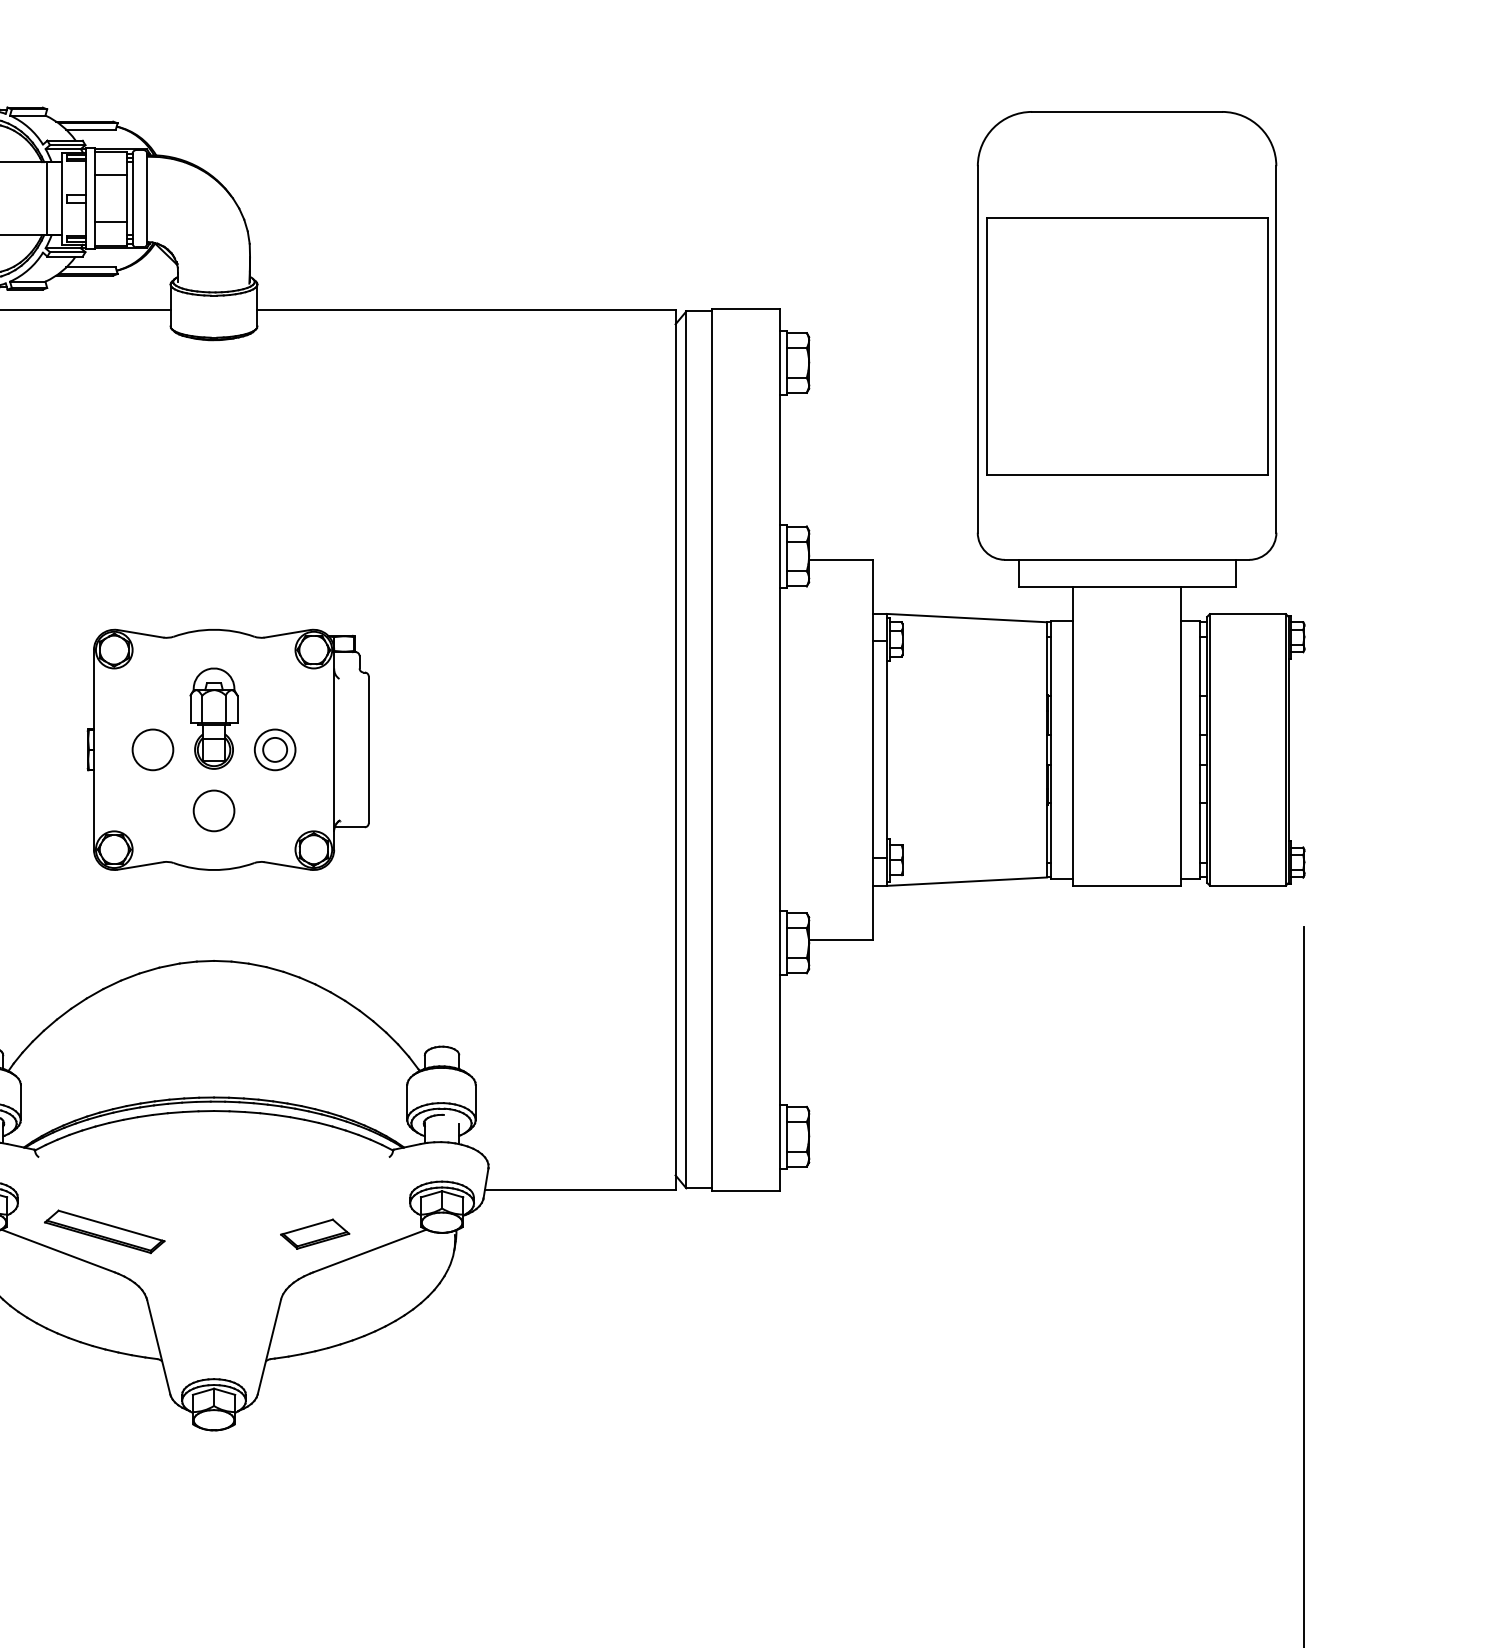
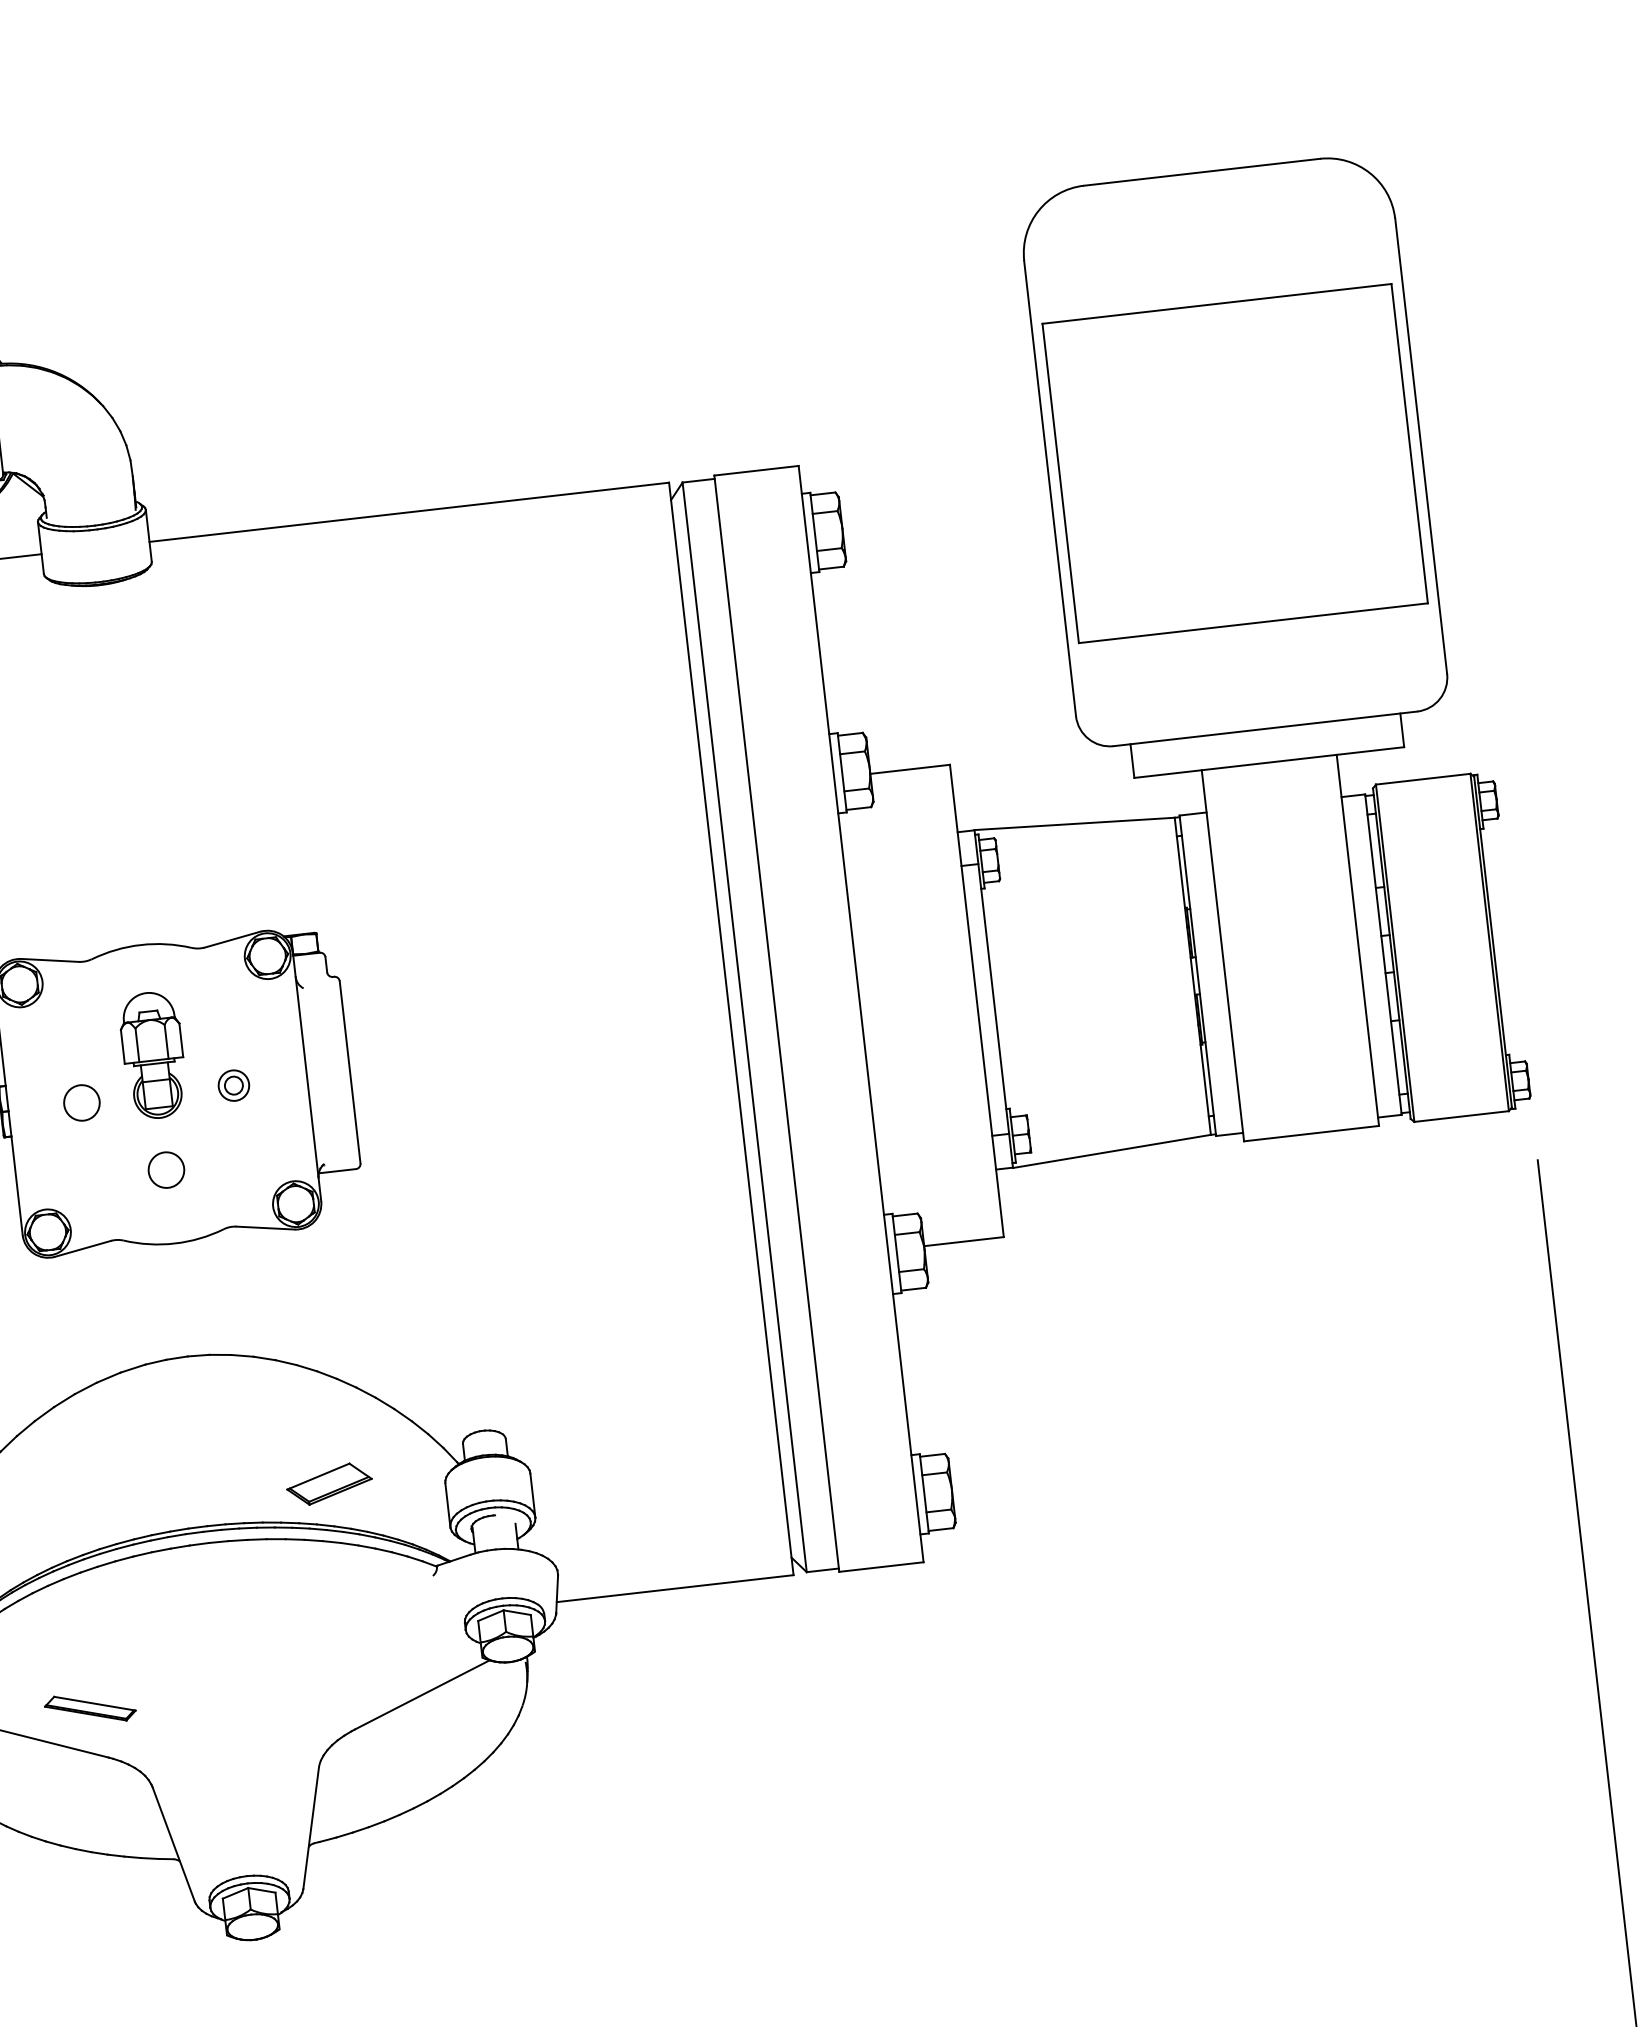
circle: (152, 749) -> (81, 1102), size x0.7
part: (275, 749) -> (234, 1085), size x0.6
circle: (213, 810) -> (165, 1169), size x0.7
part: (104, 1231) -> (89, 1708), size x0.6
part: (315, 1233) -> (329, 1483), moved

